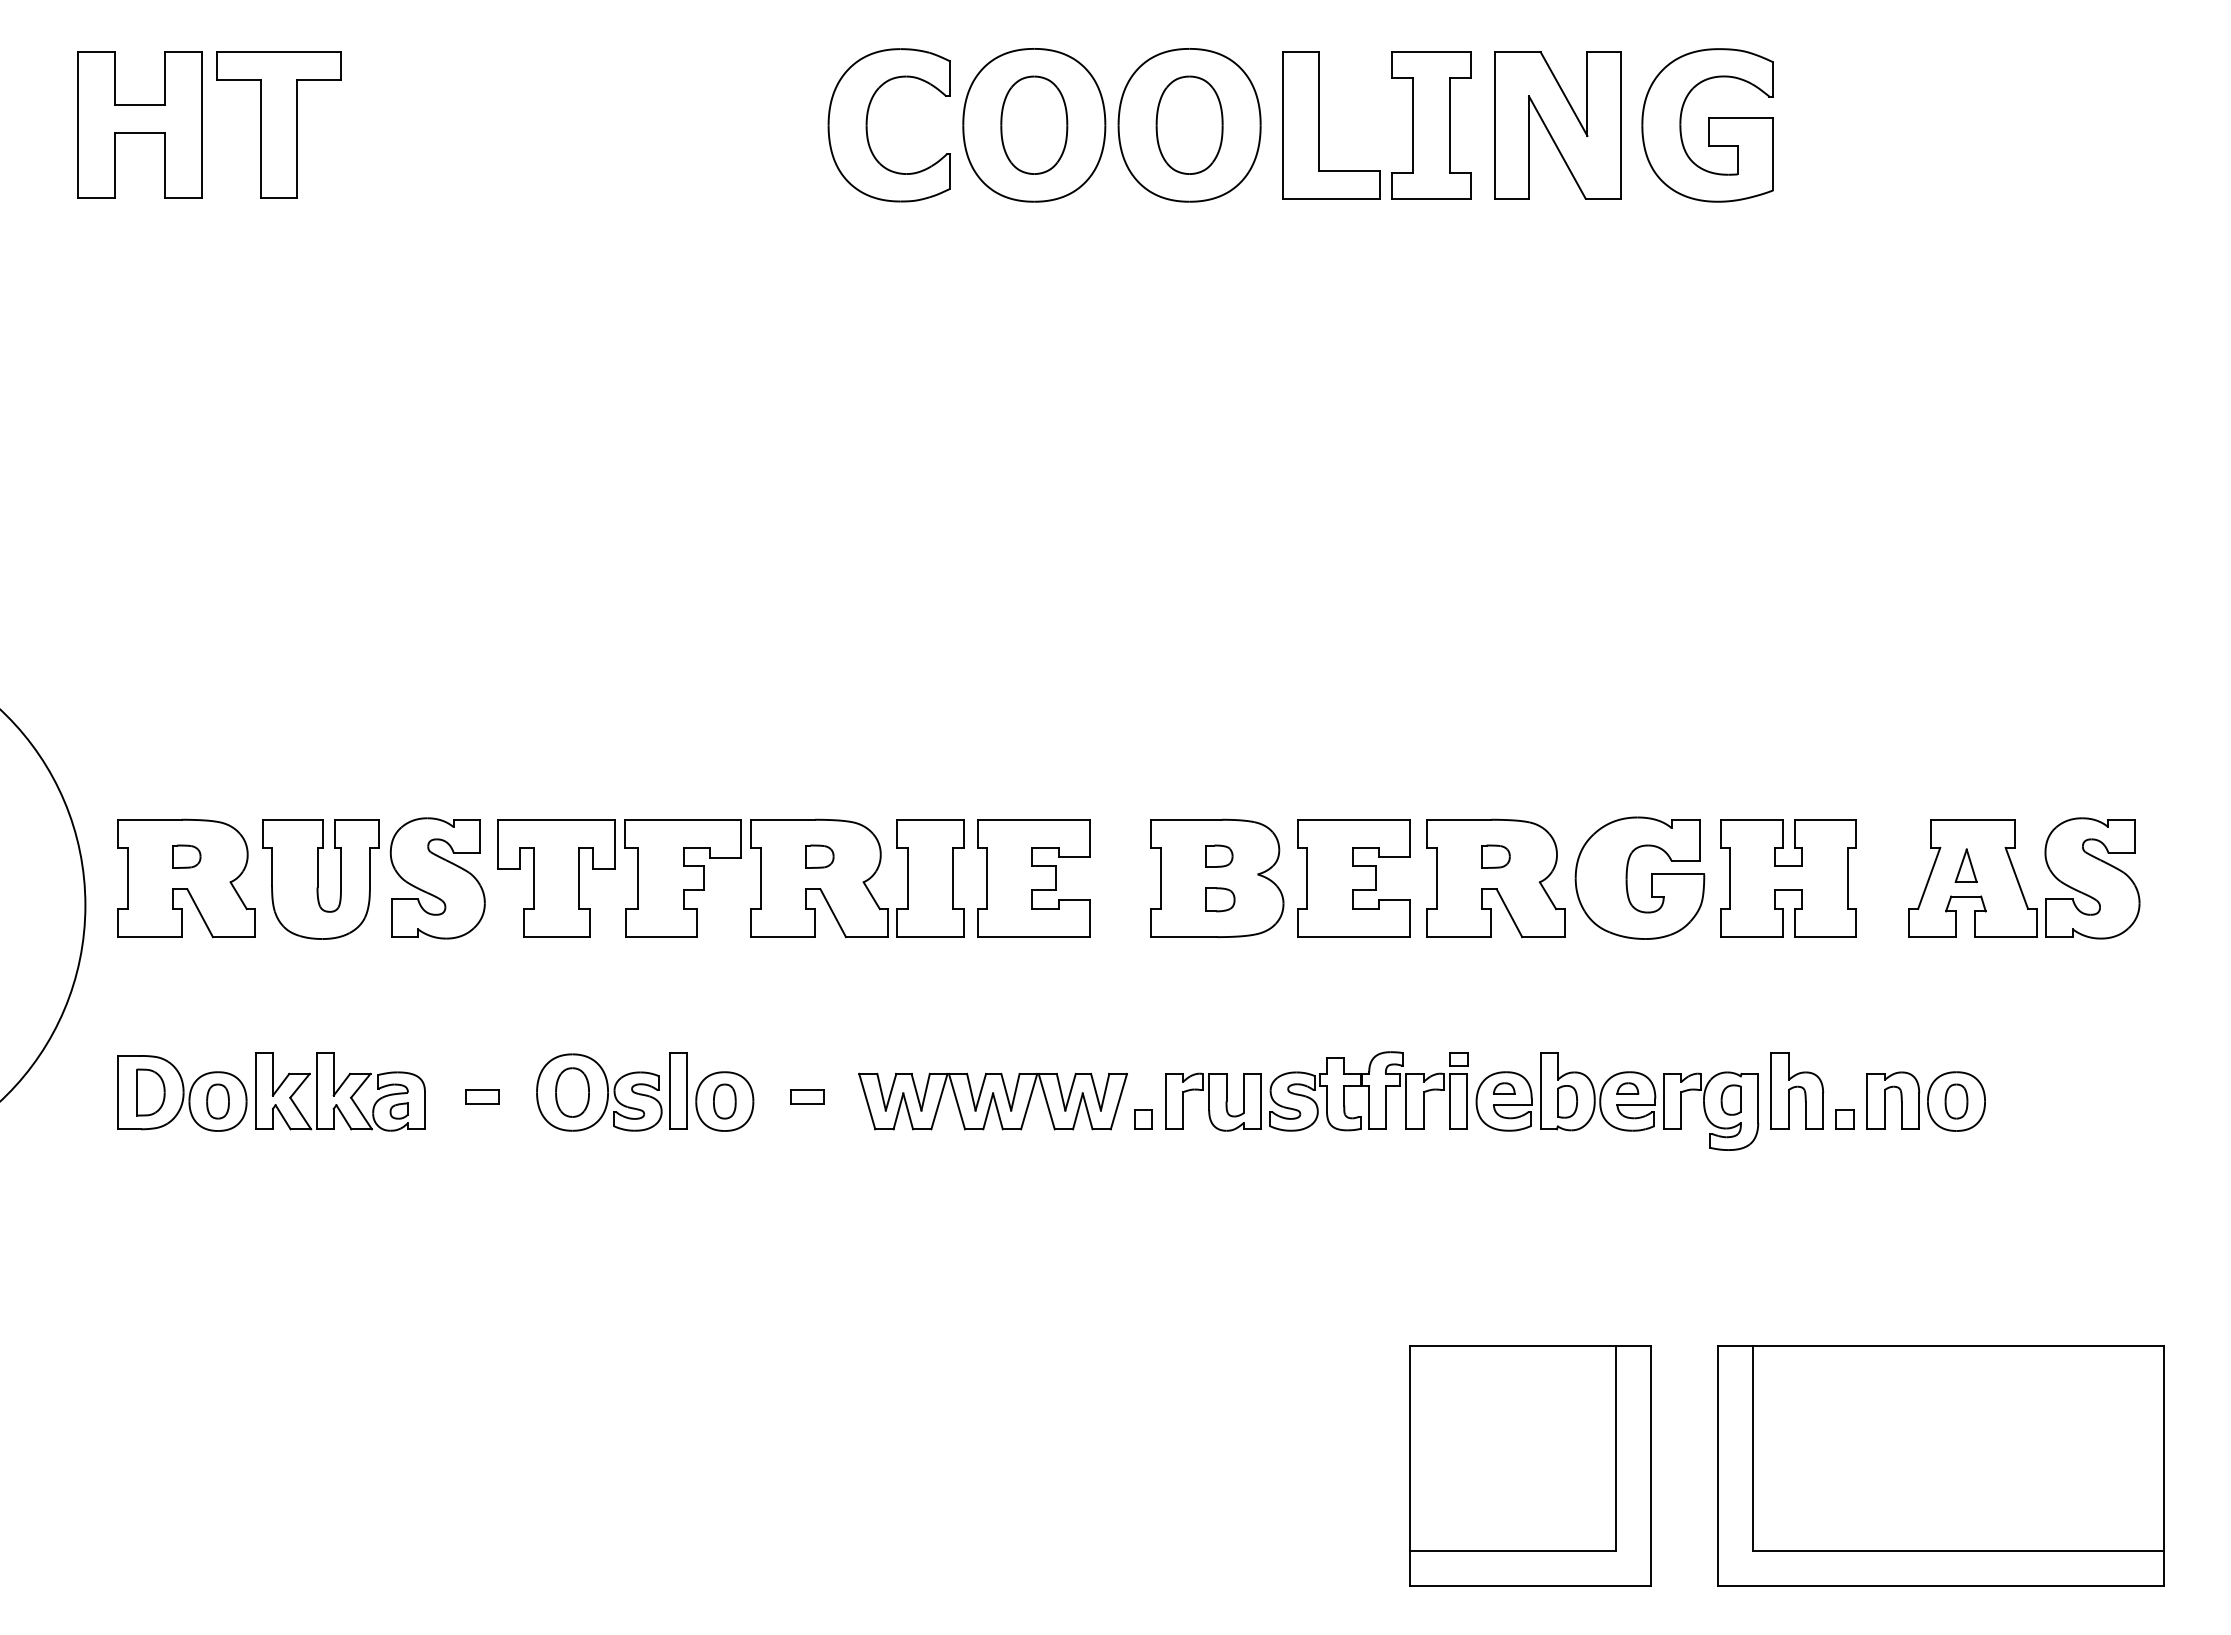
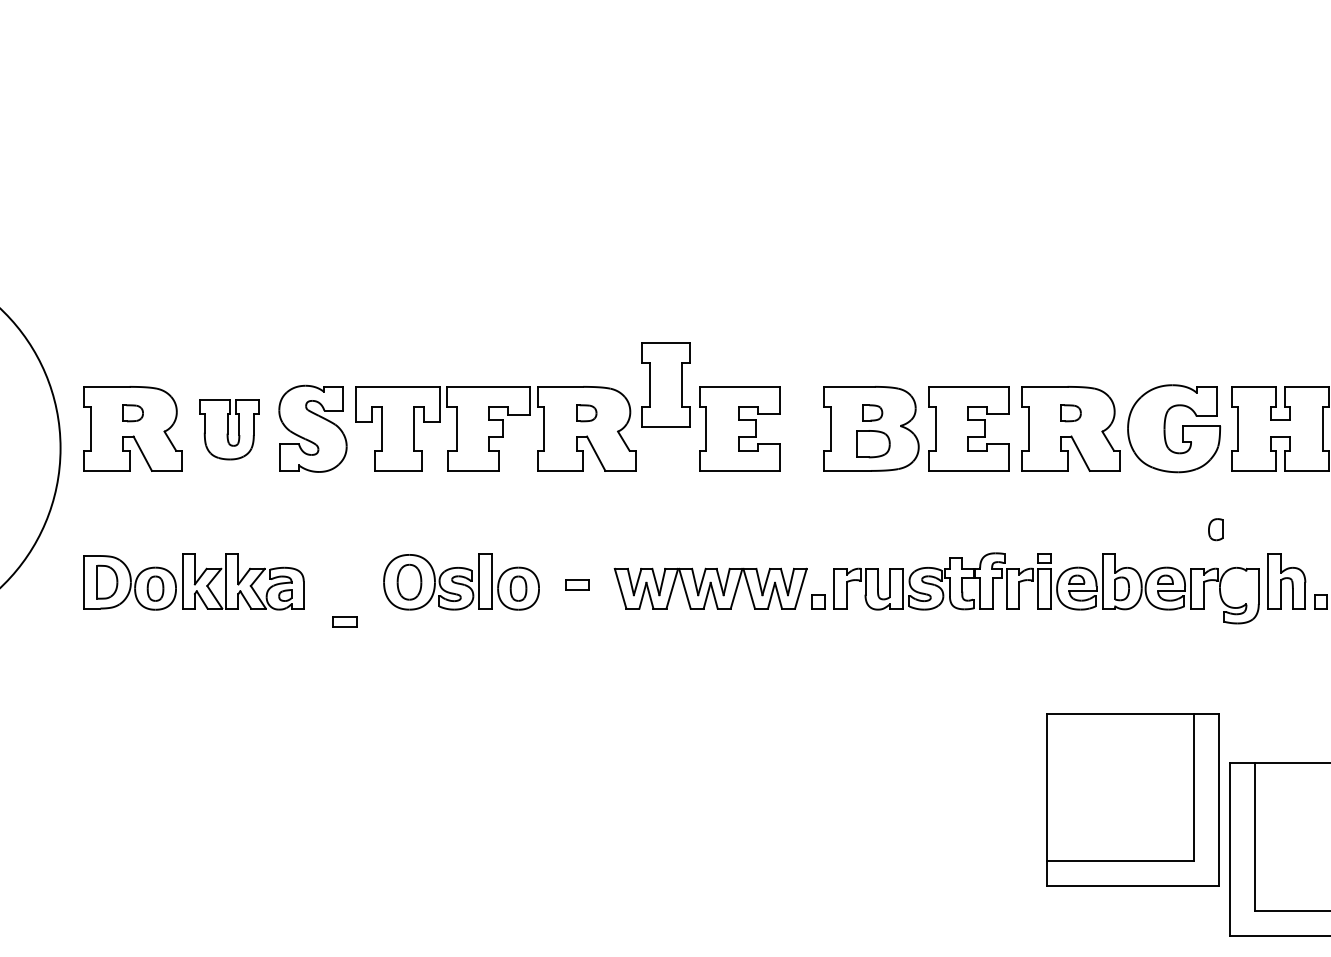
part: (930, 878) -> (665, 385), moved
part: (320, 879) -> (228, 429), size x0.7
part: (1220, 899) -> (873, 443), size x1.6
part: (482, 1096) -> (345, 621), moved
part: (1730, 1099) -> (1215, 529), moved
part: (1530, 1465) -> (1132, 799), moved

